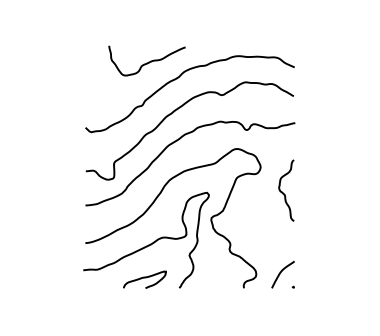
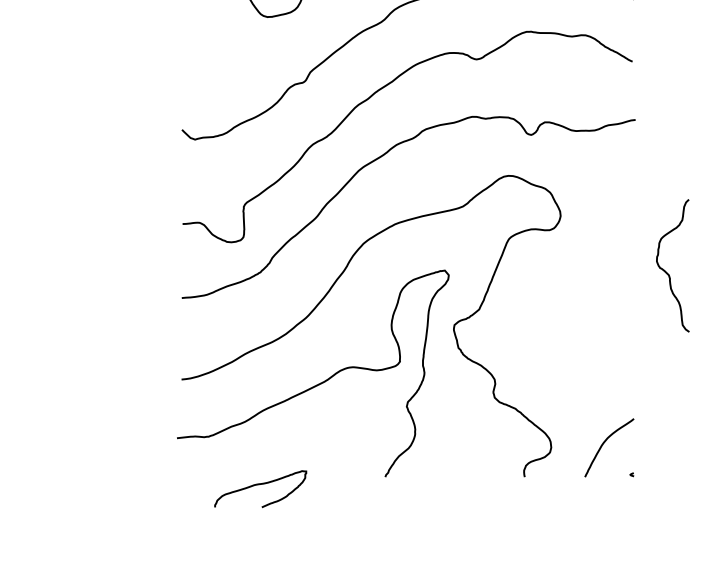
curve: (283, 192) -> (666, 269), moved
curve: (144, 278) -> (259, 486), moved

